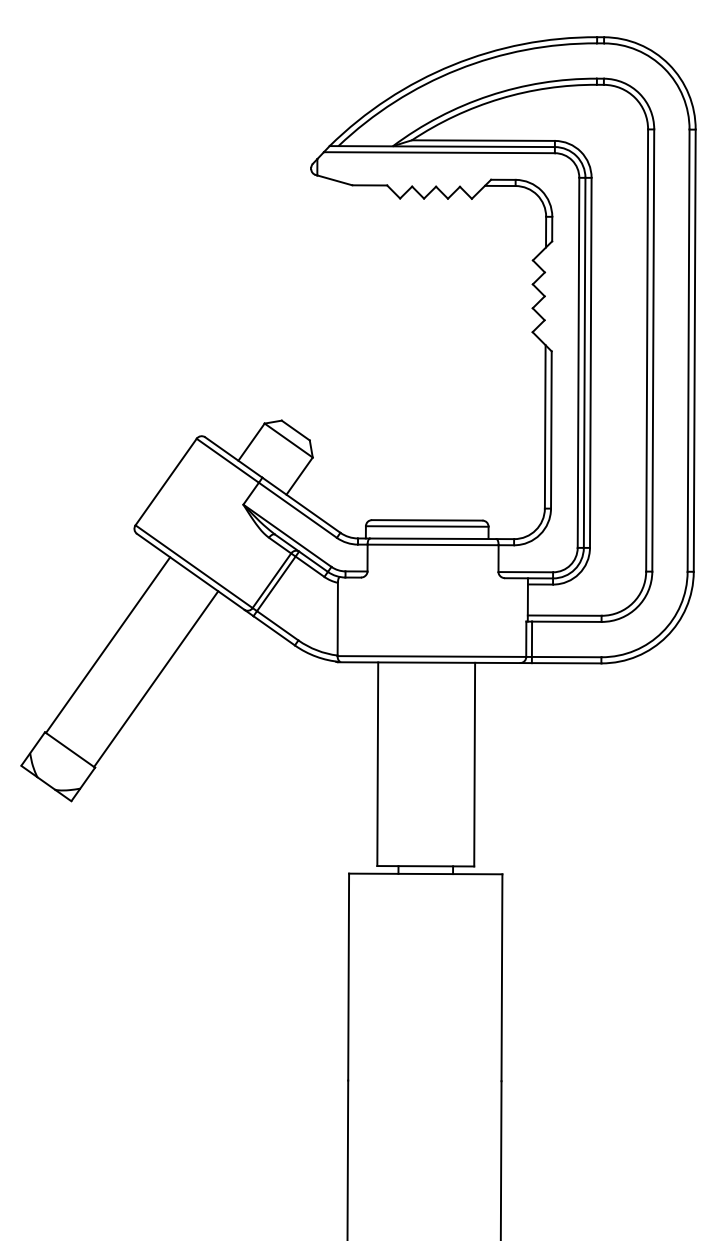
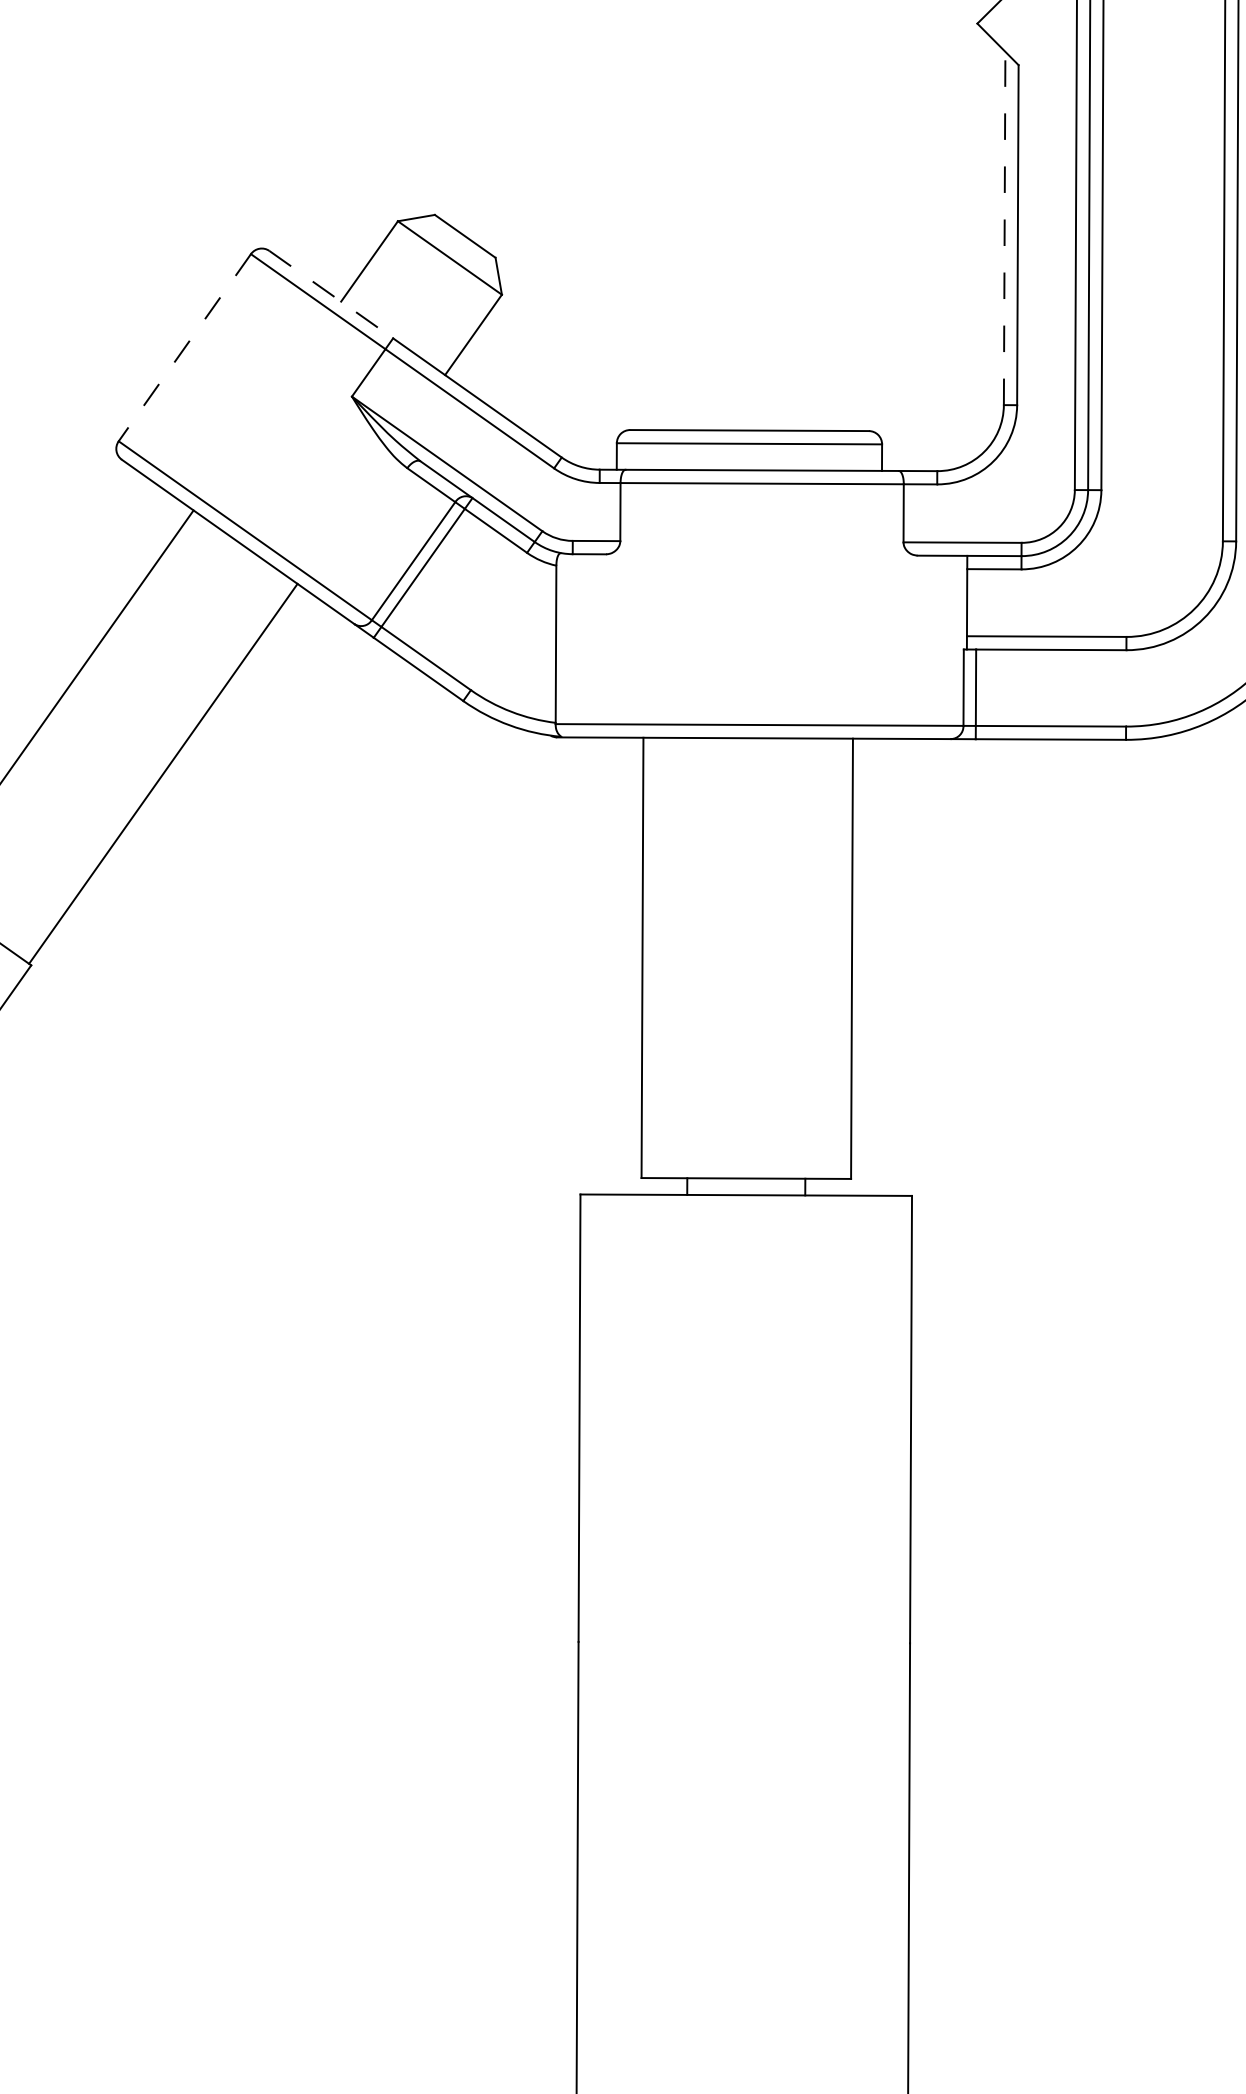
line: (545, 426) -> (1005, 227), solid -> dashed
line: (234, 457) -> (332, 294), solid -> dashed
line: (166, 482) -> (185, 348), solid -> dashed

